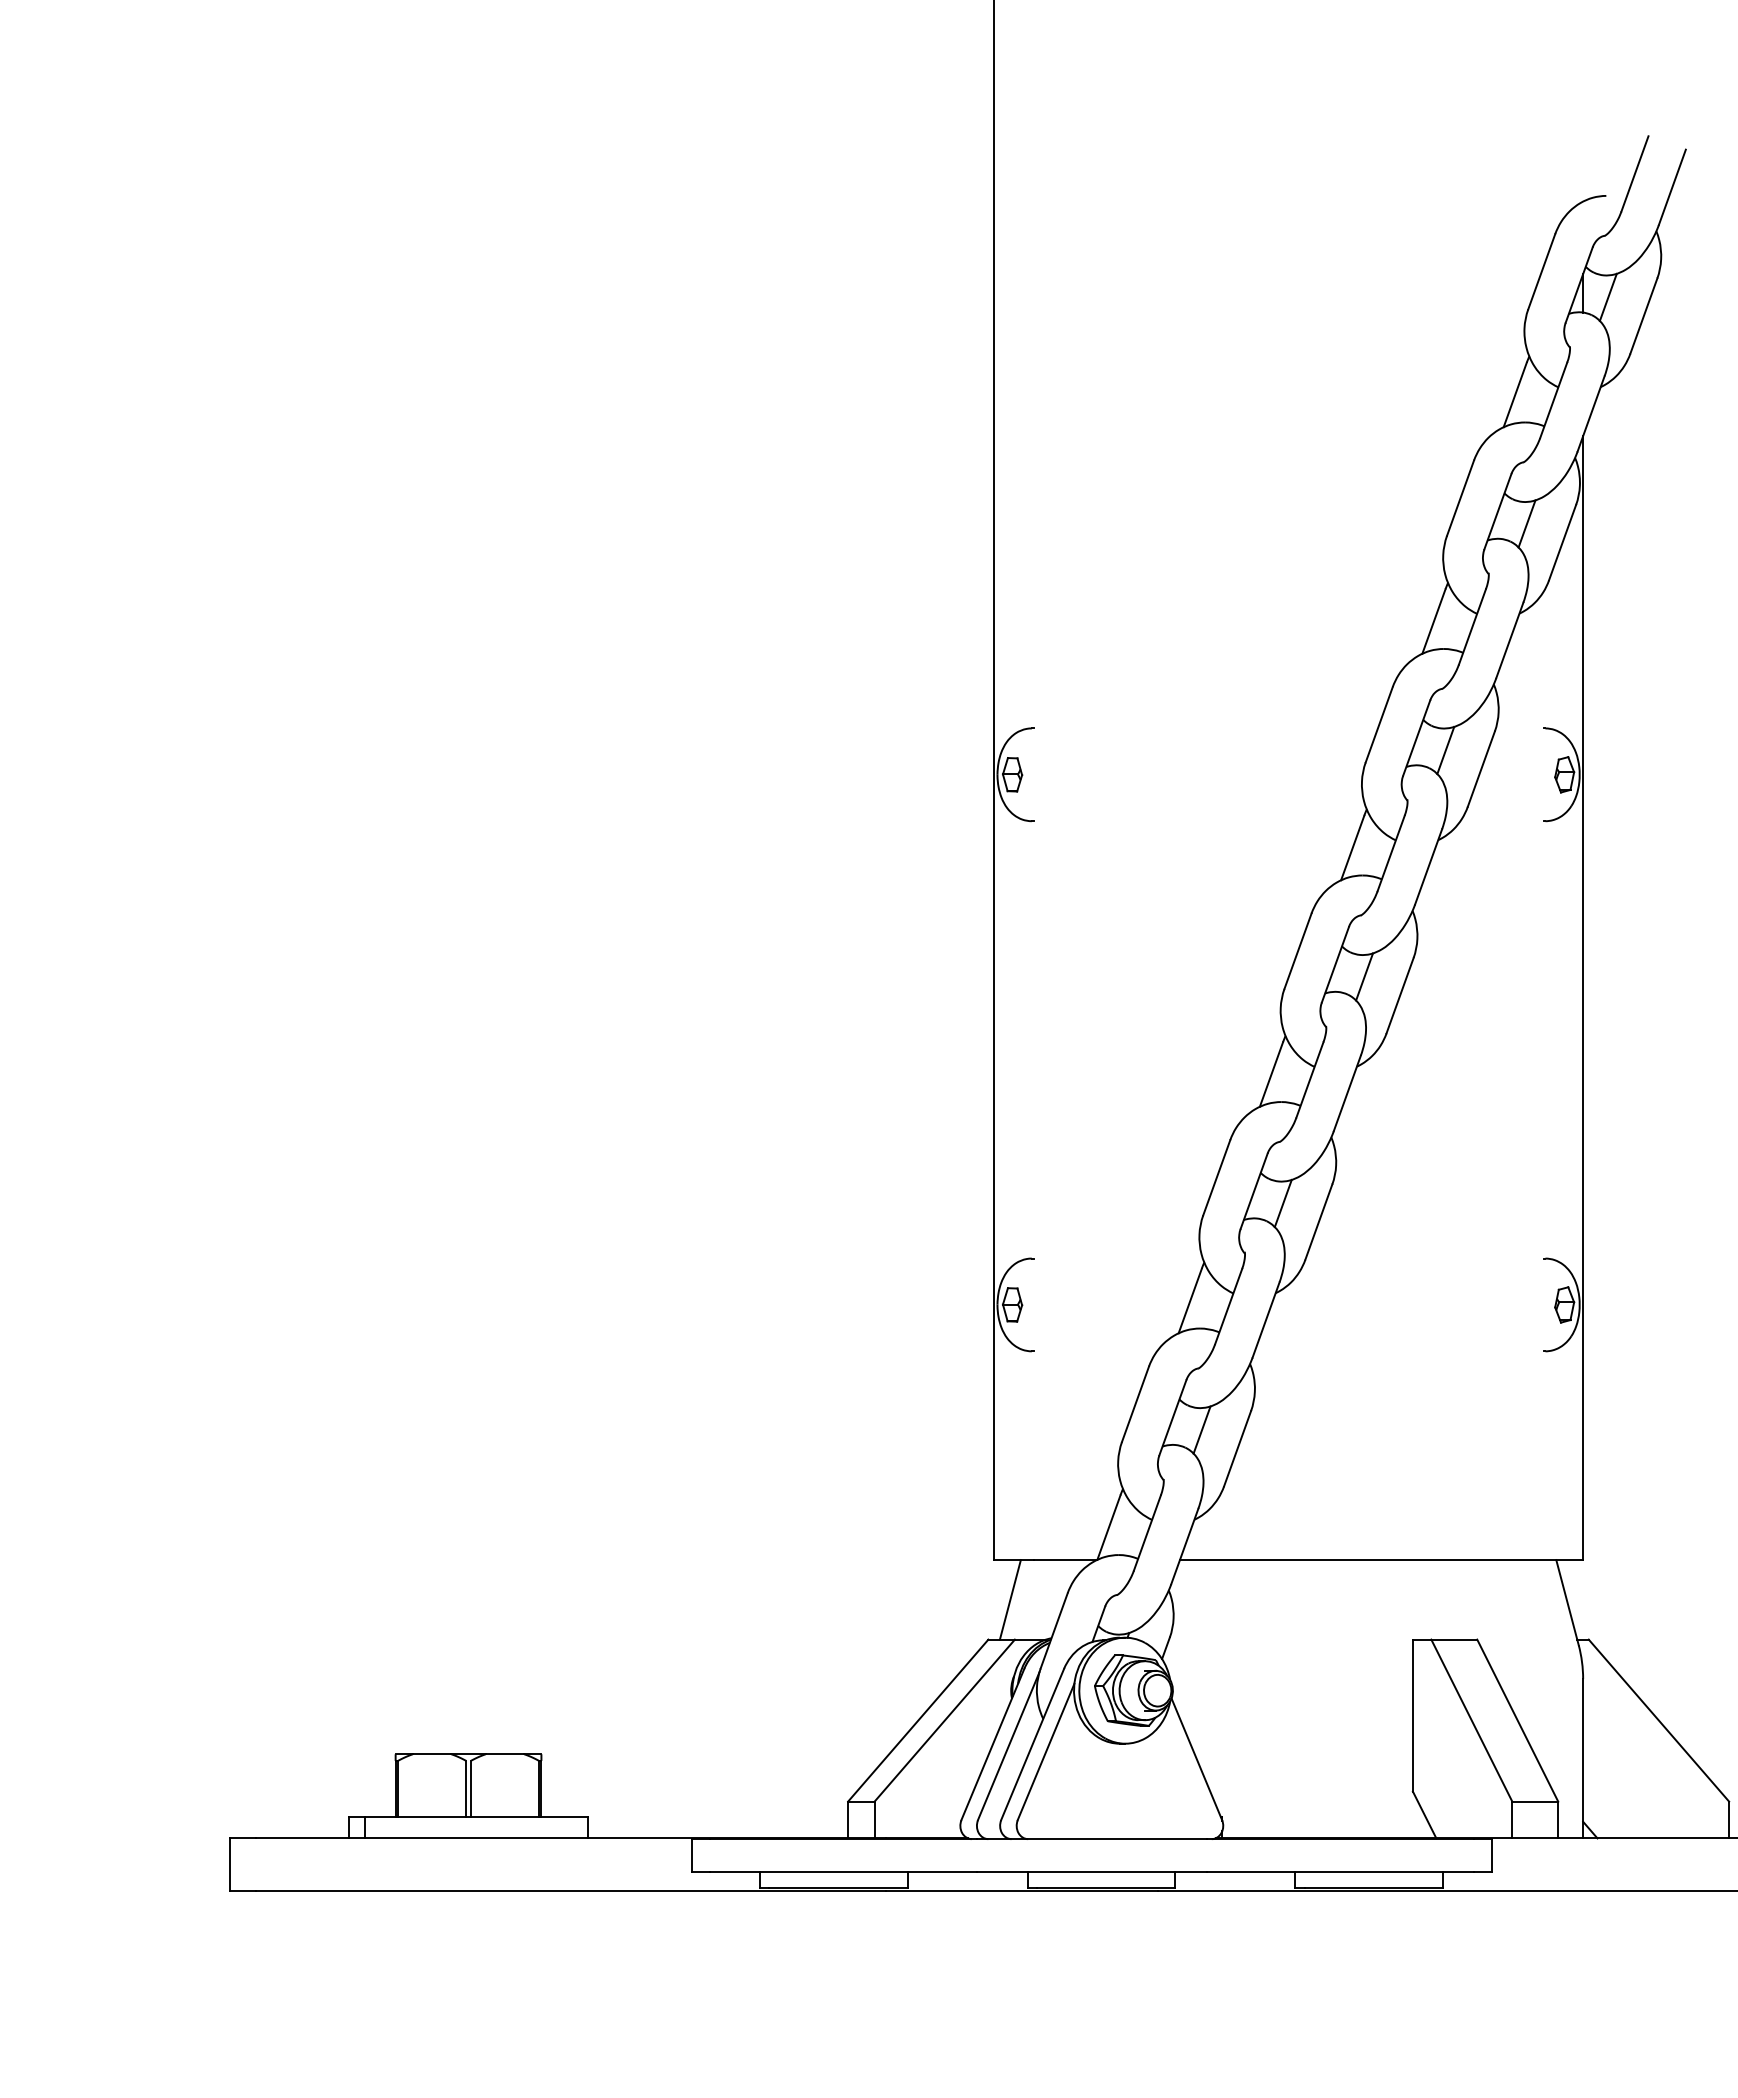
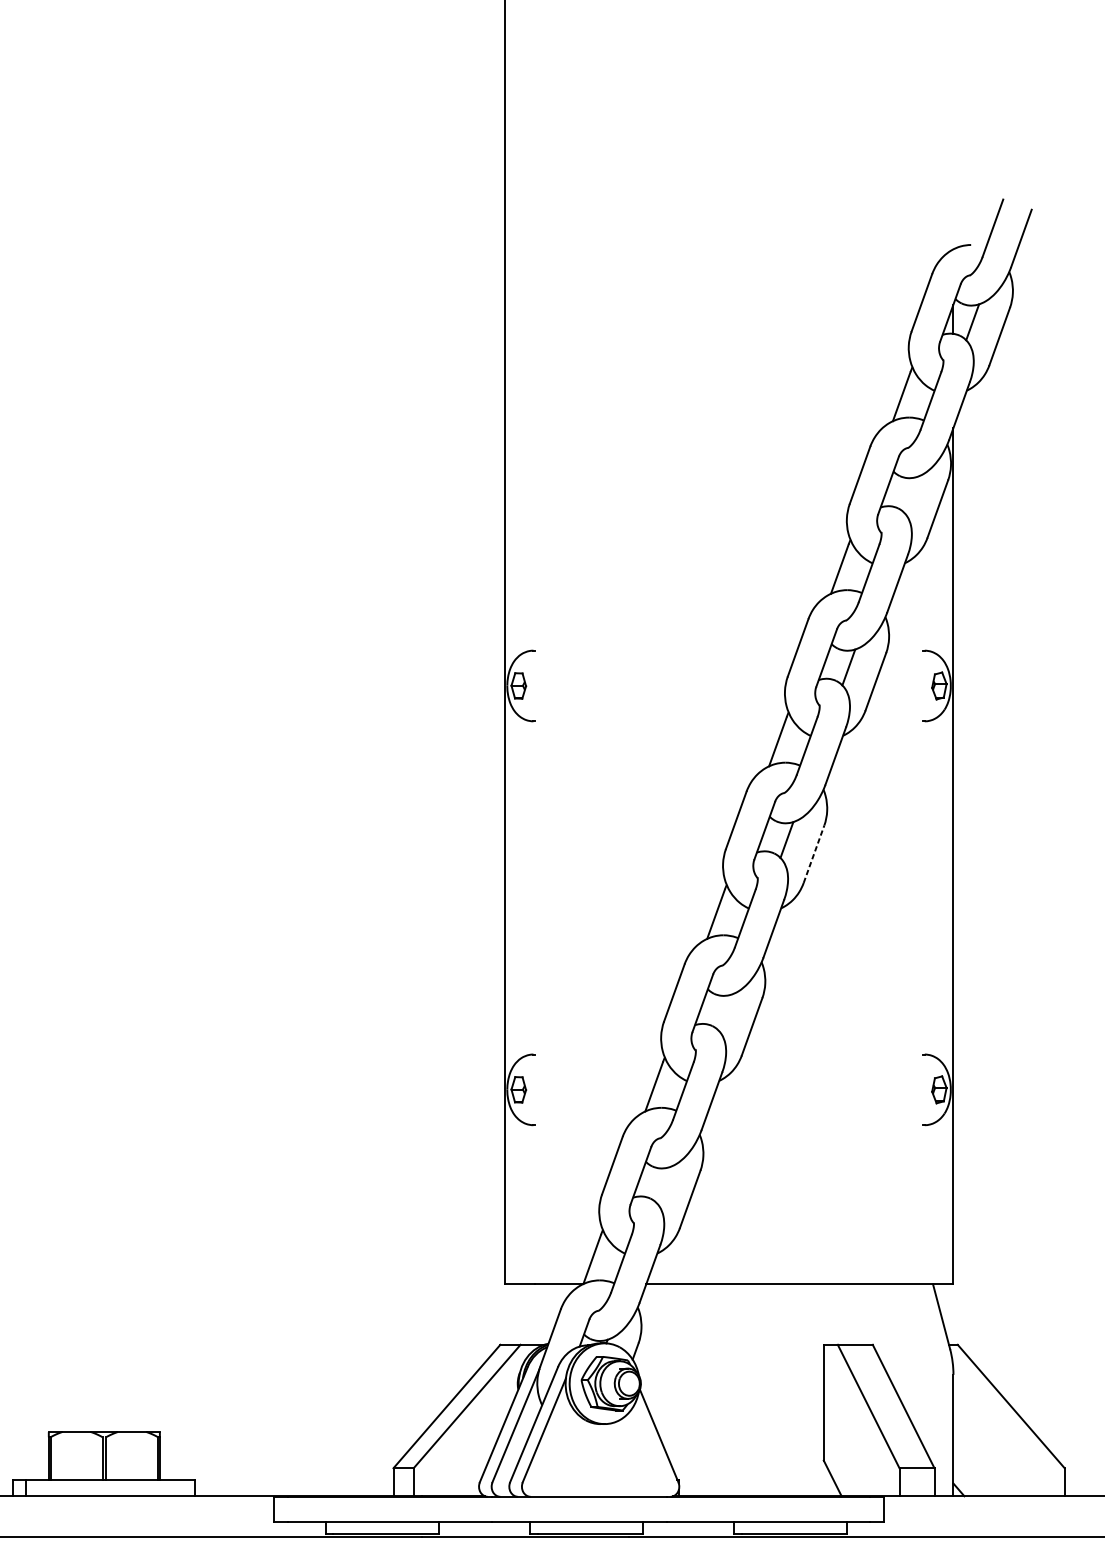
line: (1526, 523) -> (910, 494), removed
line: (1400, 995) -> (814, 854), solid -> dashed
line: (1282, 1203) -> (724, 1012), removed
line: (1201, 1429) -> (662, 1184), removed
line: (1009, 1599) -> (516, 1314), removed

